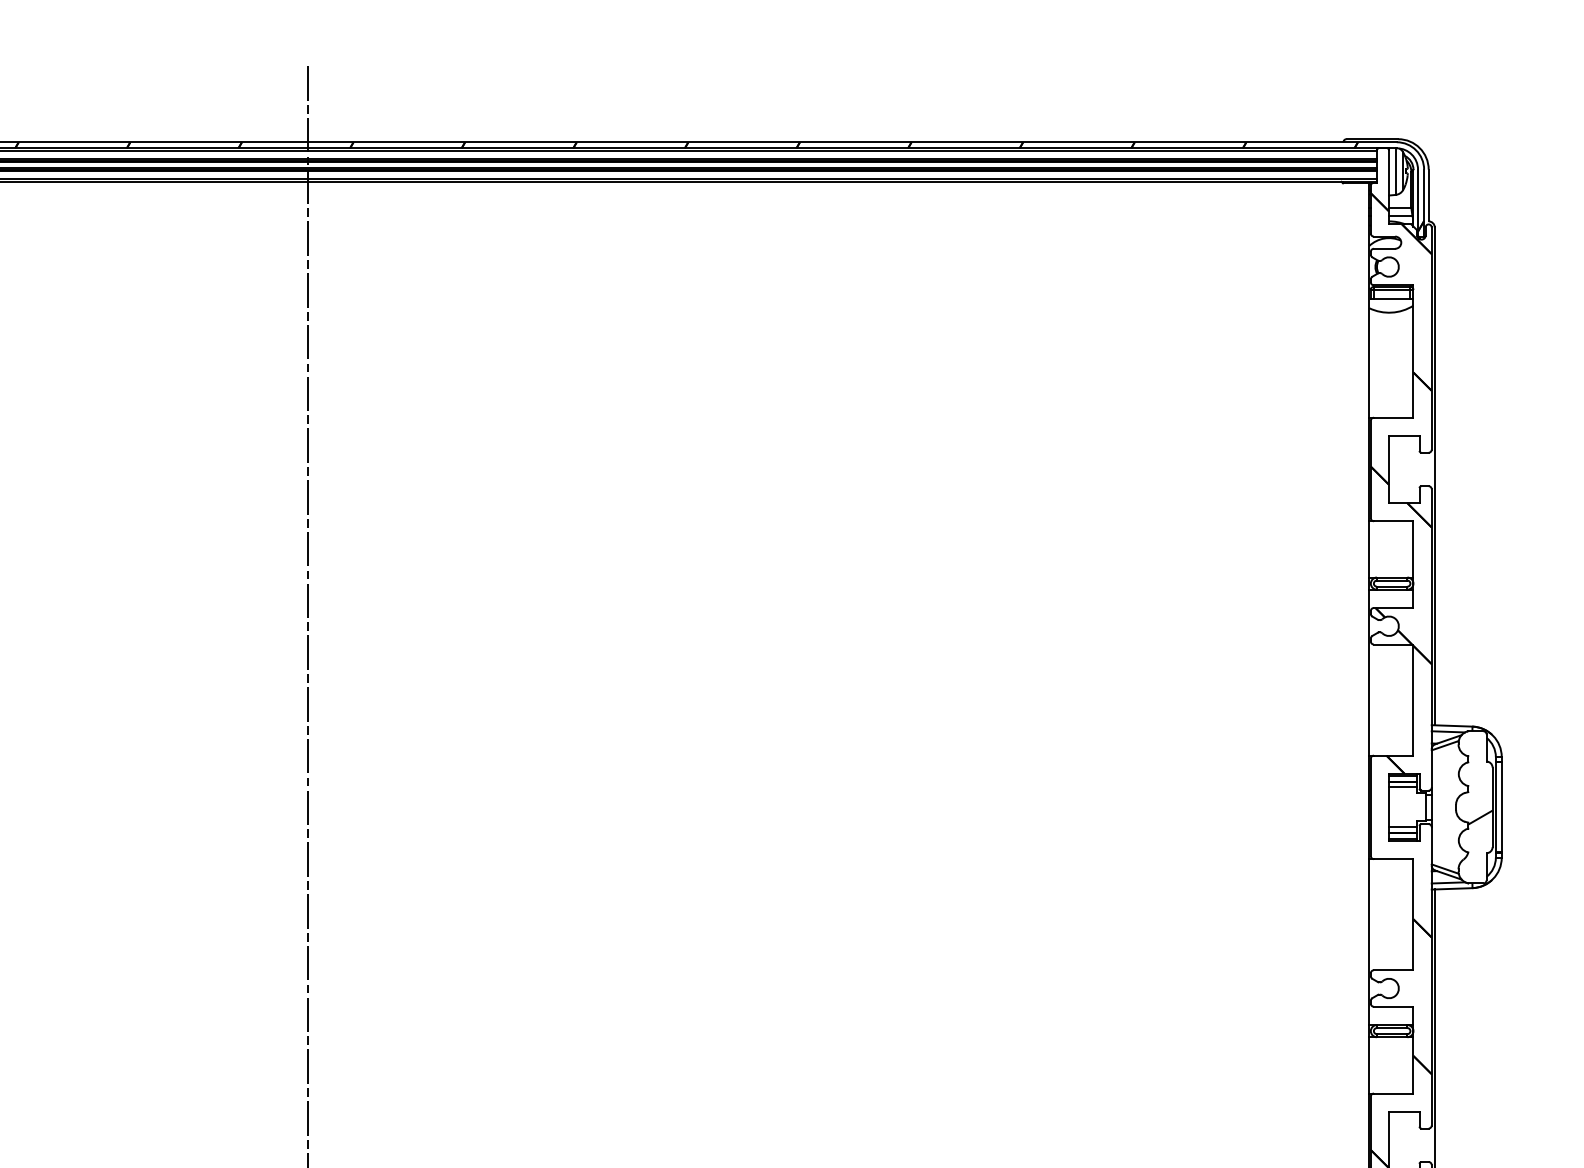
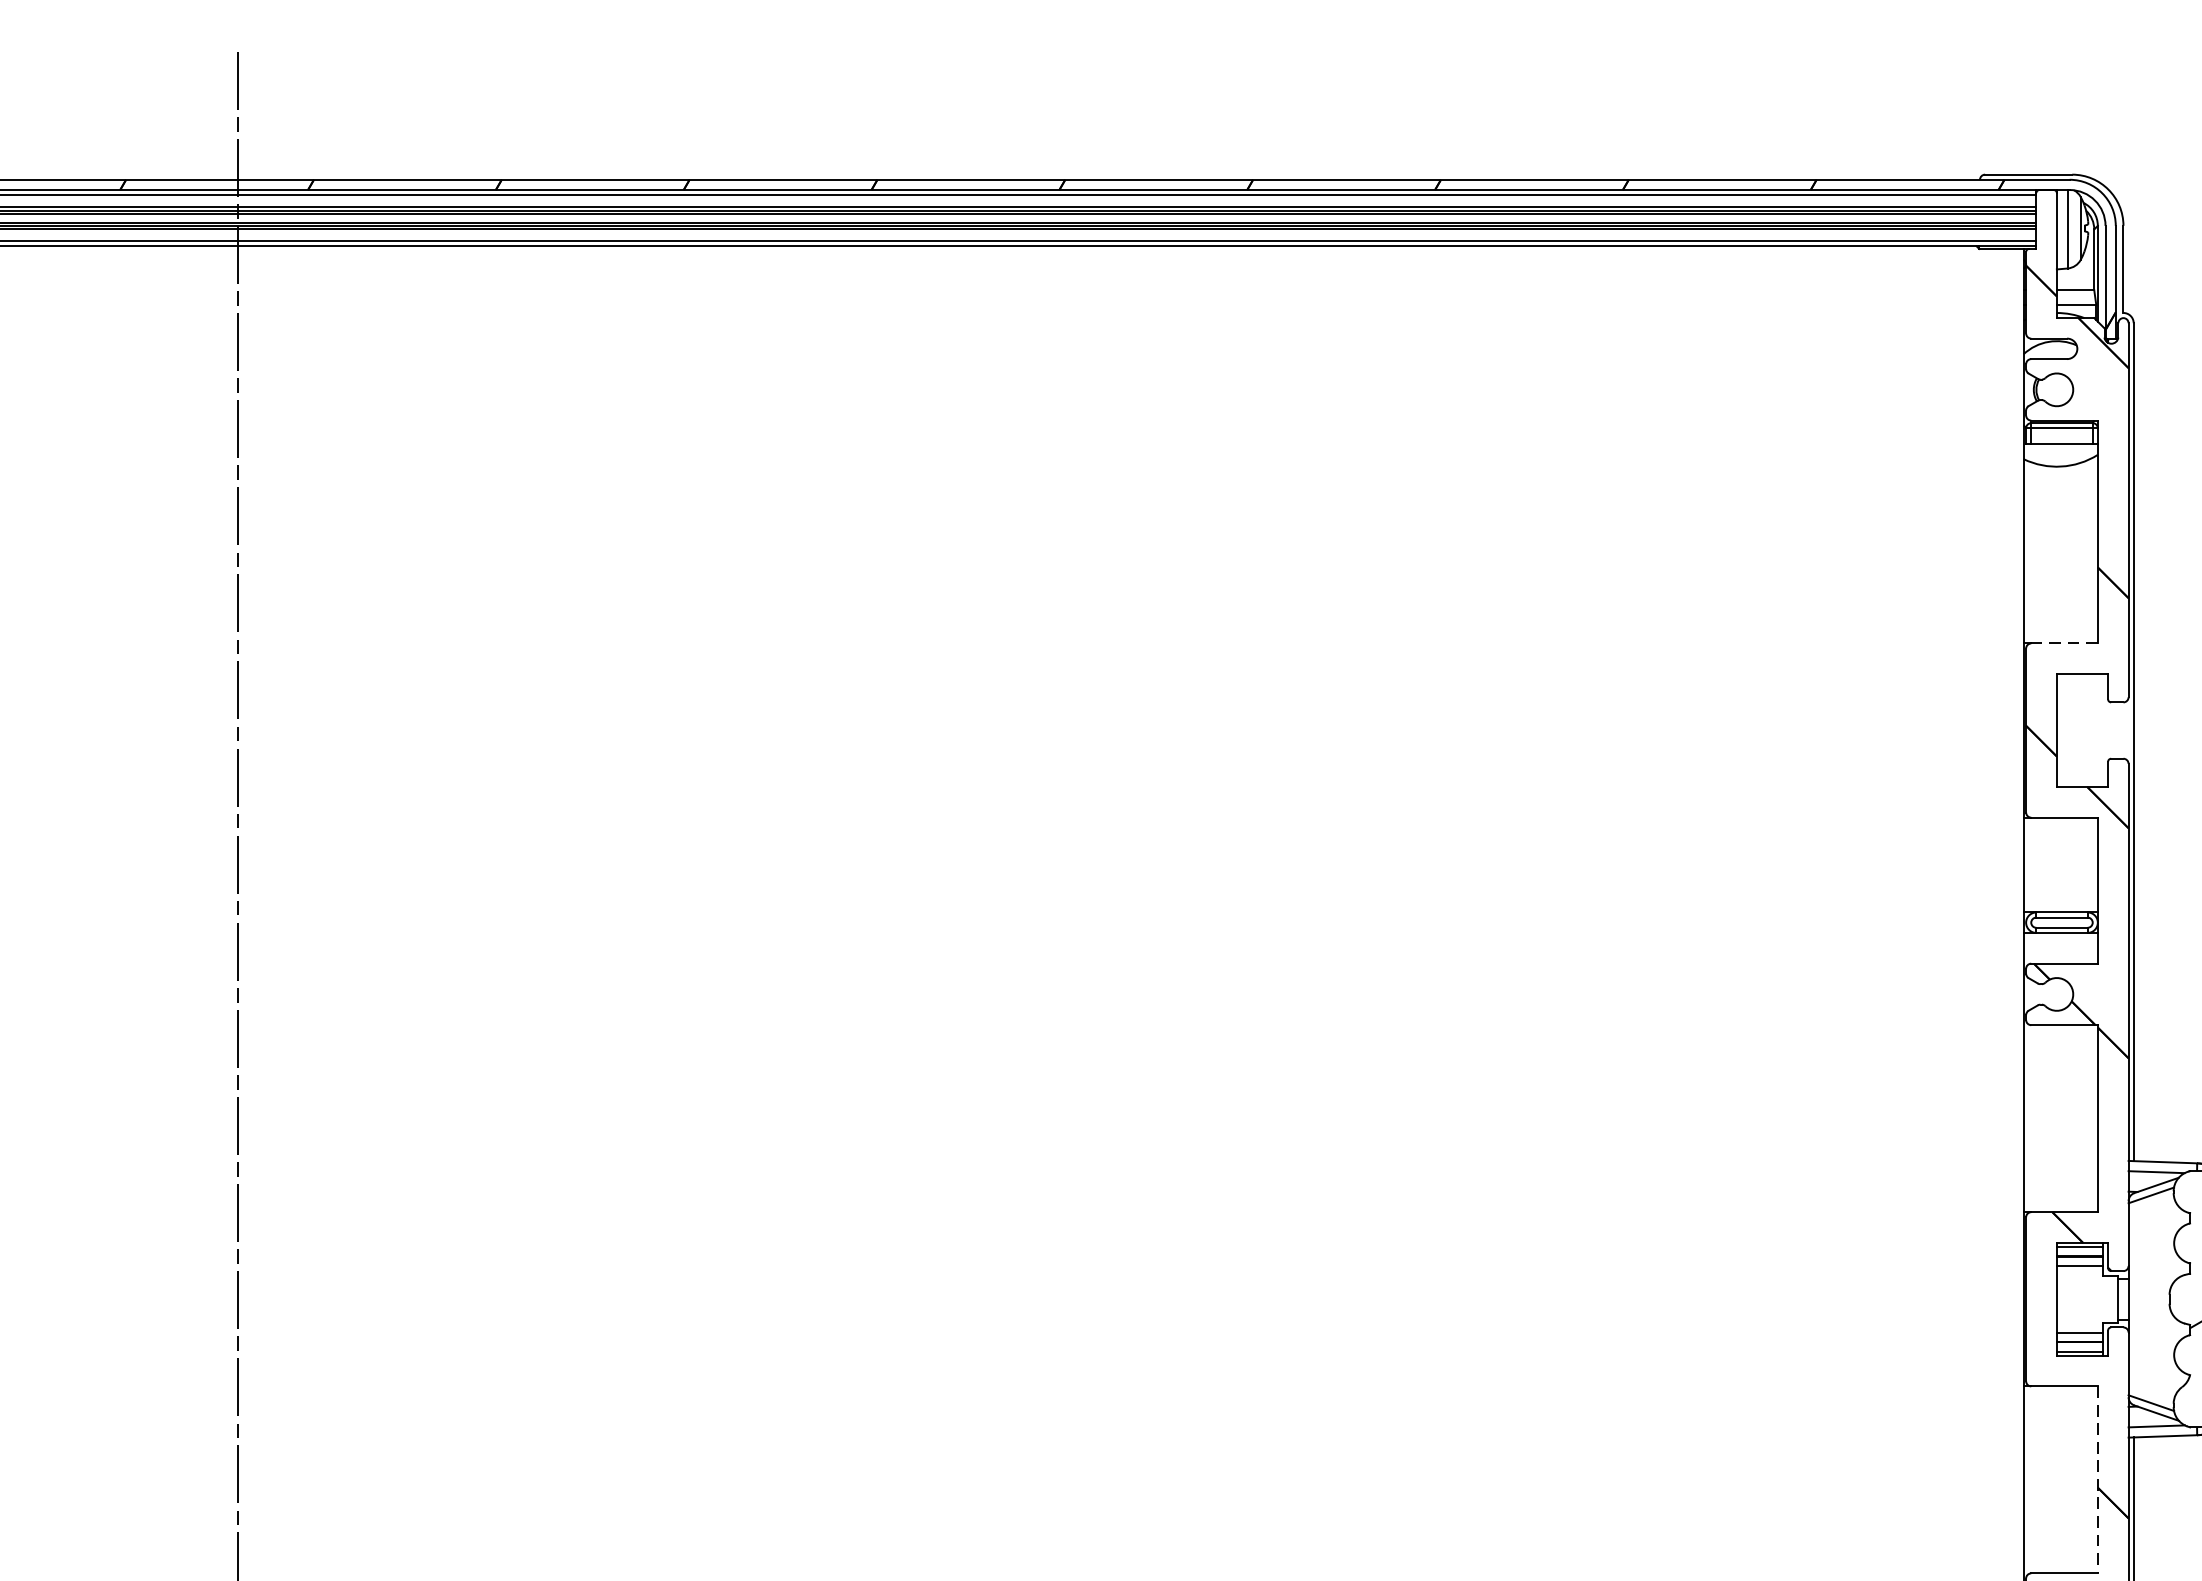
line: (1393, 417) -> (2064, 643), solid -> dashed
line: (1413, 914) -> (2097, 1479), solid -> dashed

